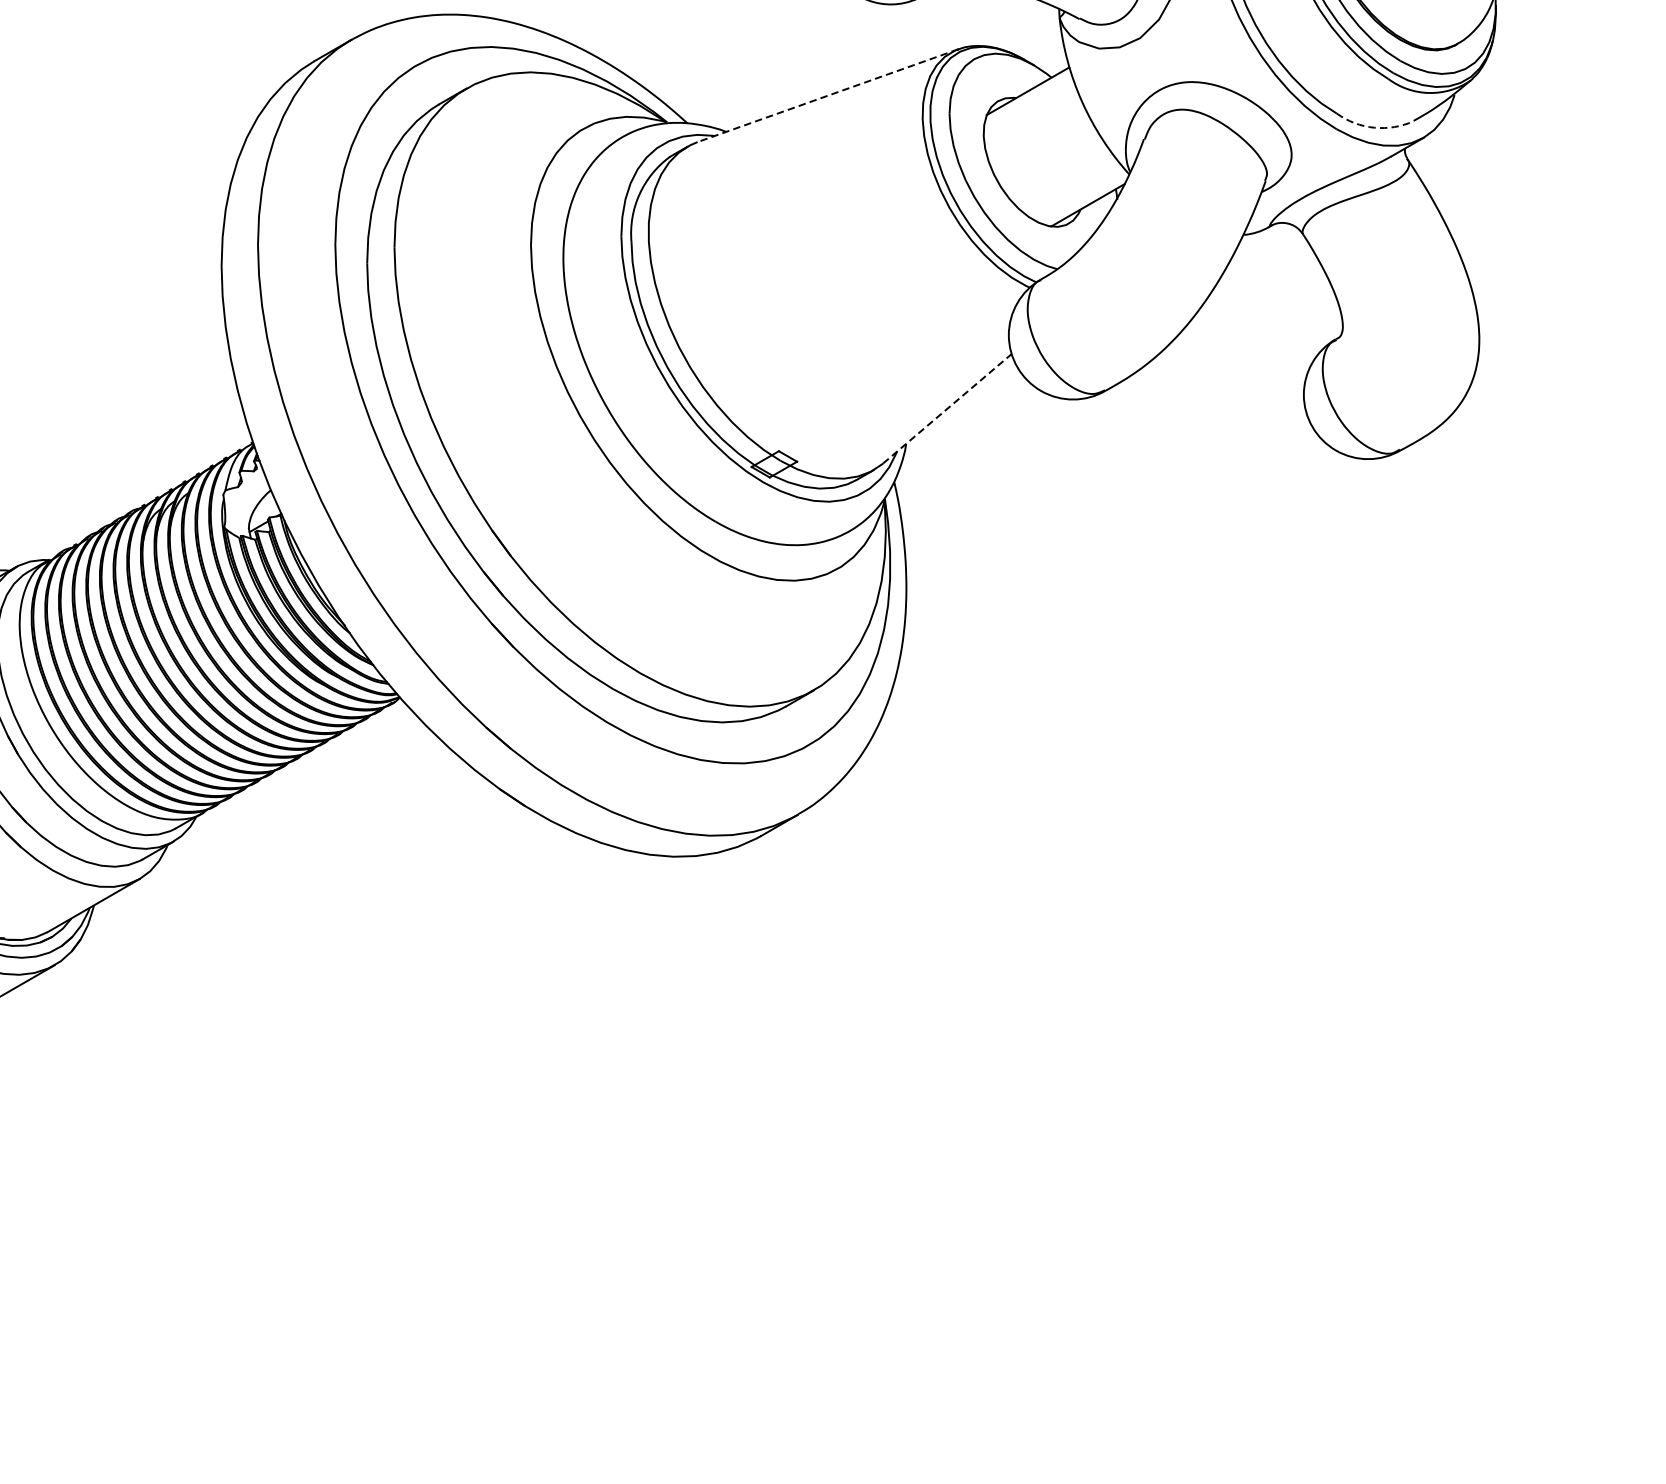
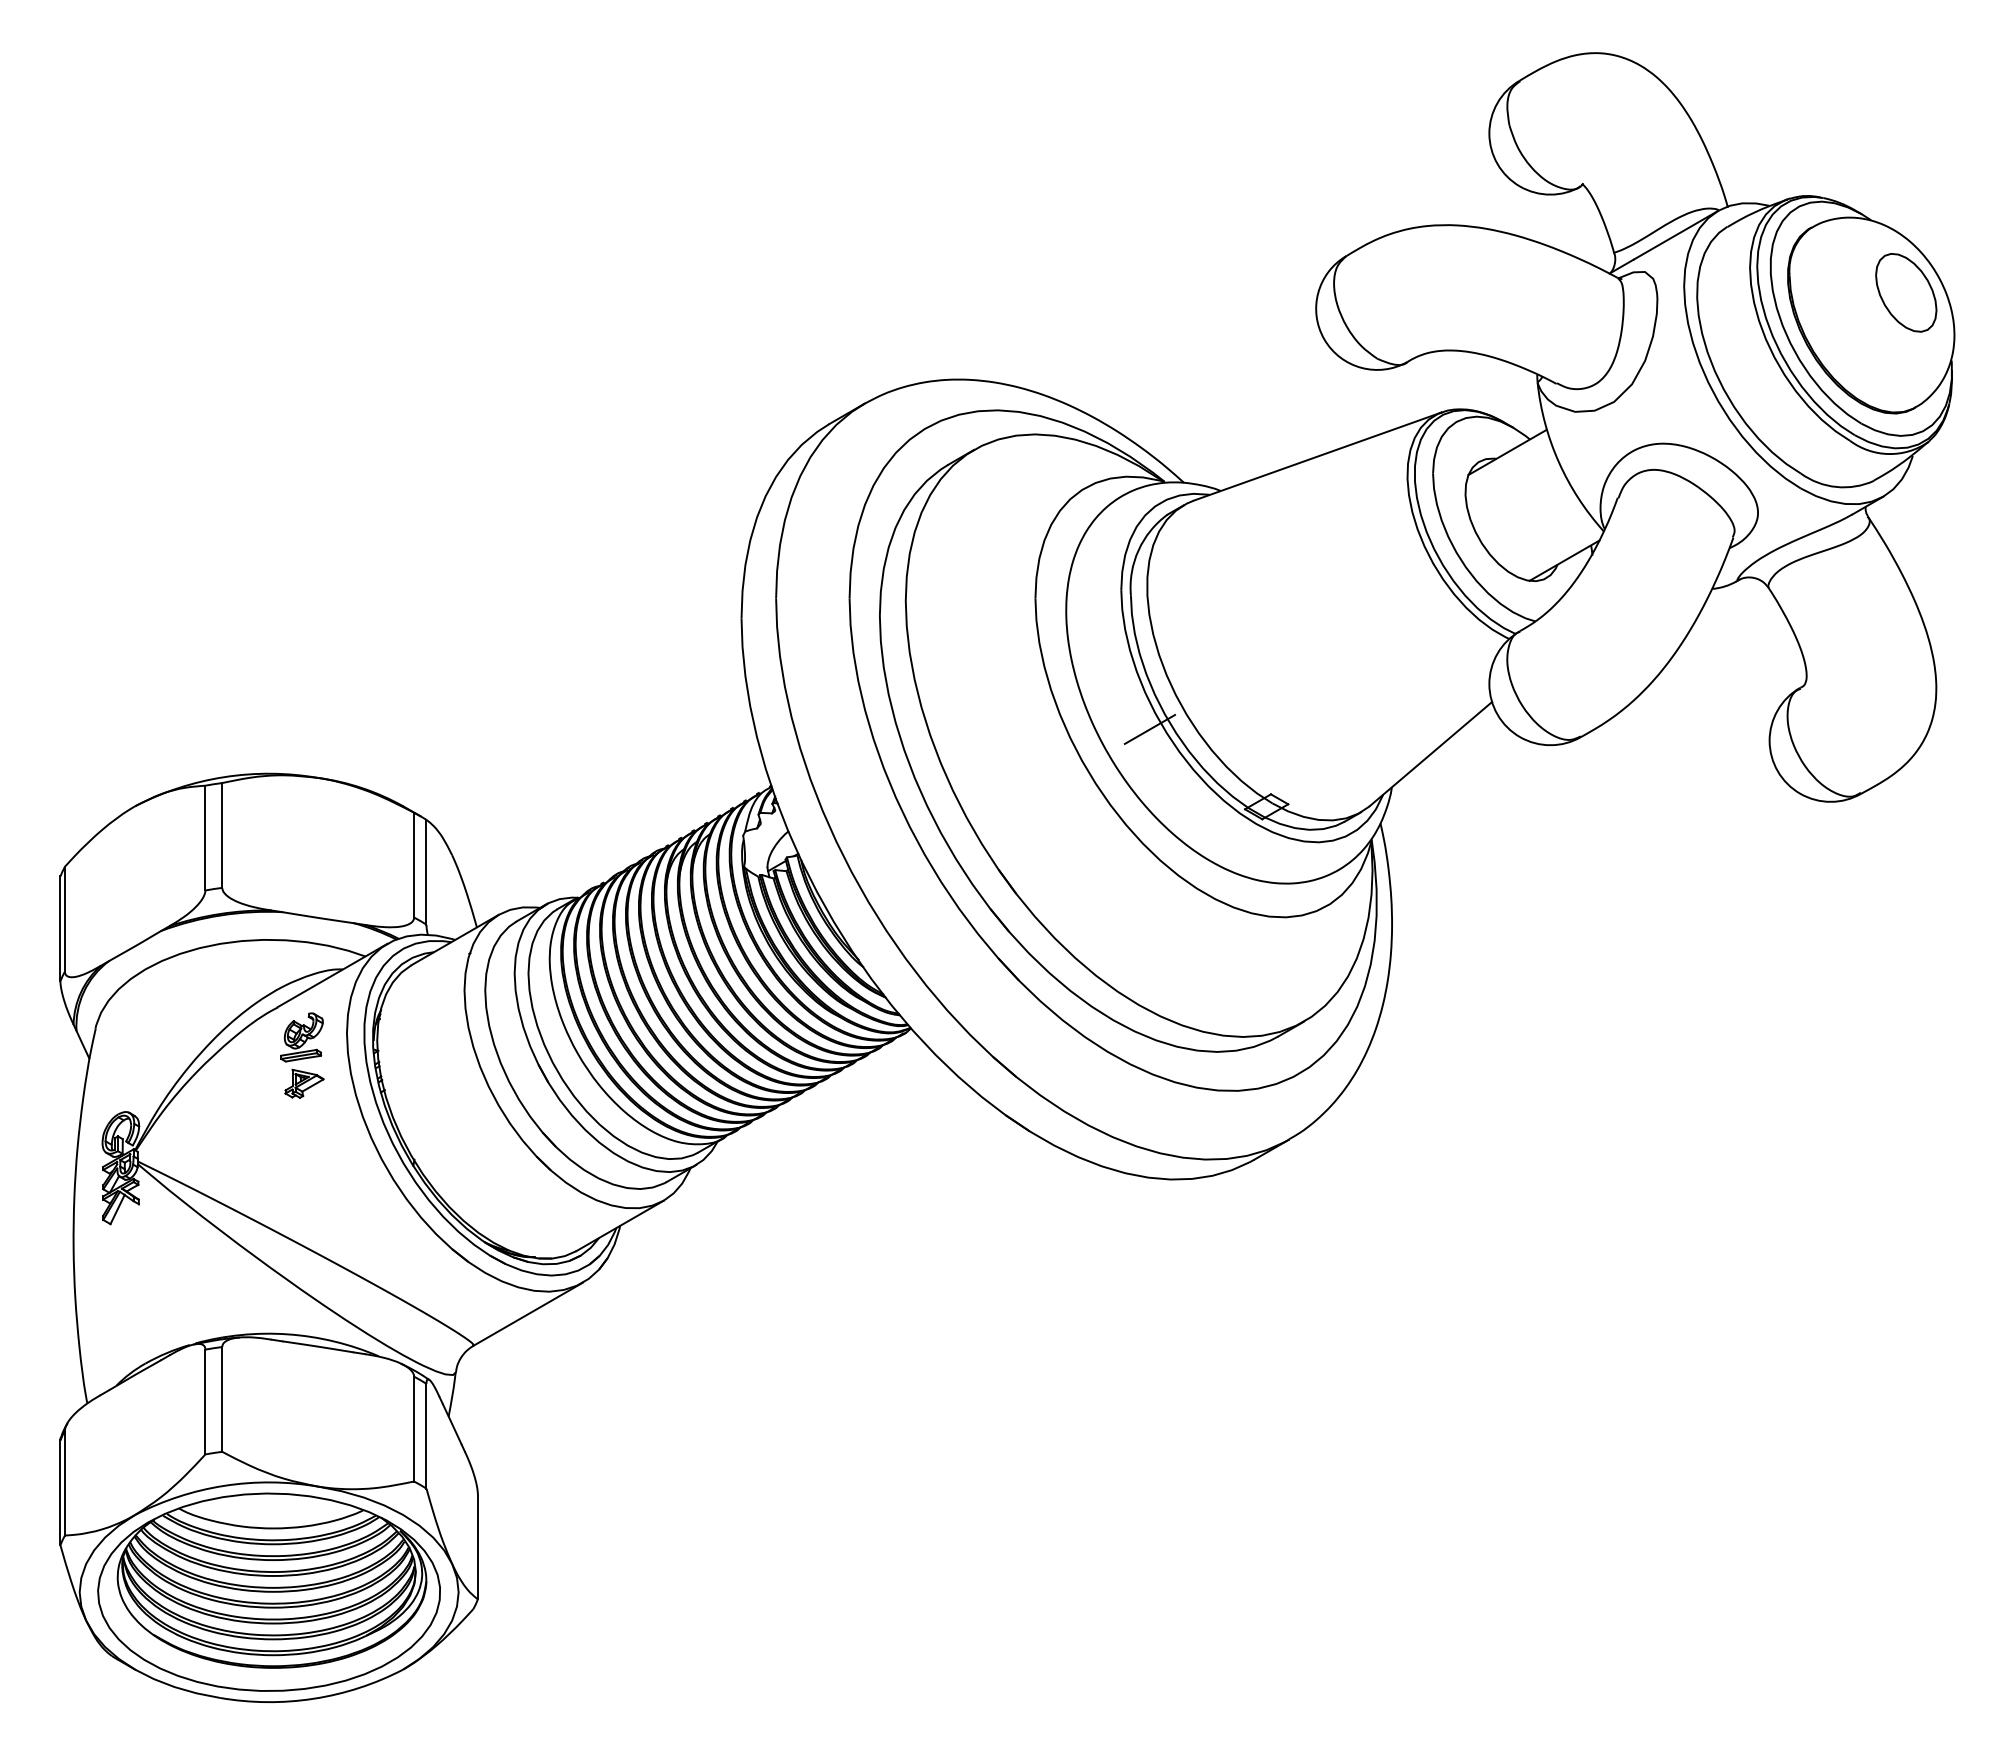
line: (827, 95) -> (1317, 456), dashed -> solid
arc: (1374, 128) -> (1836, 487), dashed -> solid
line: (651, 382) -> (1149, 729), added
line: (947, 408) -> (1431, 753), dashed -> solid

